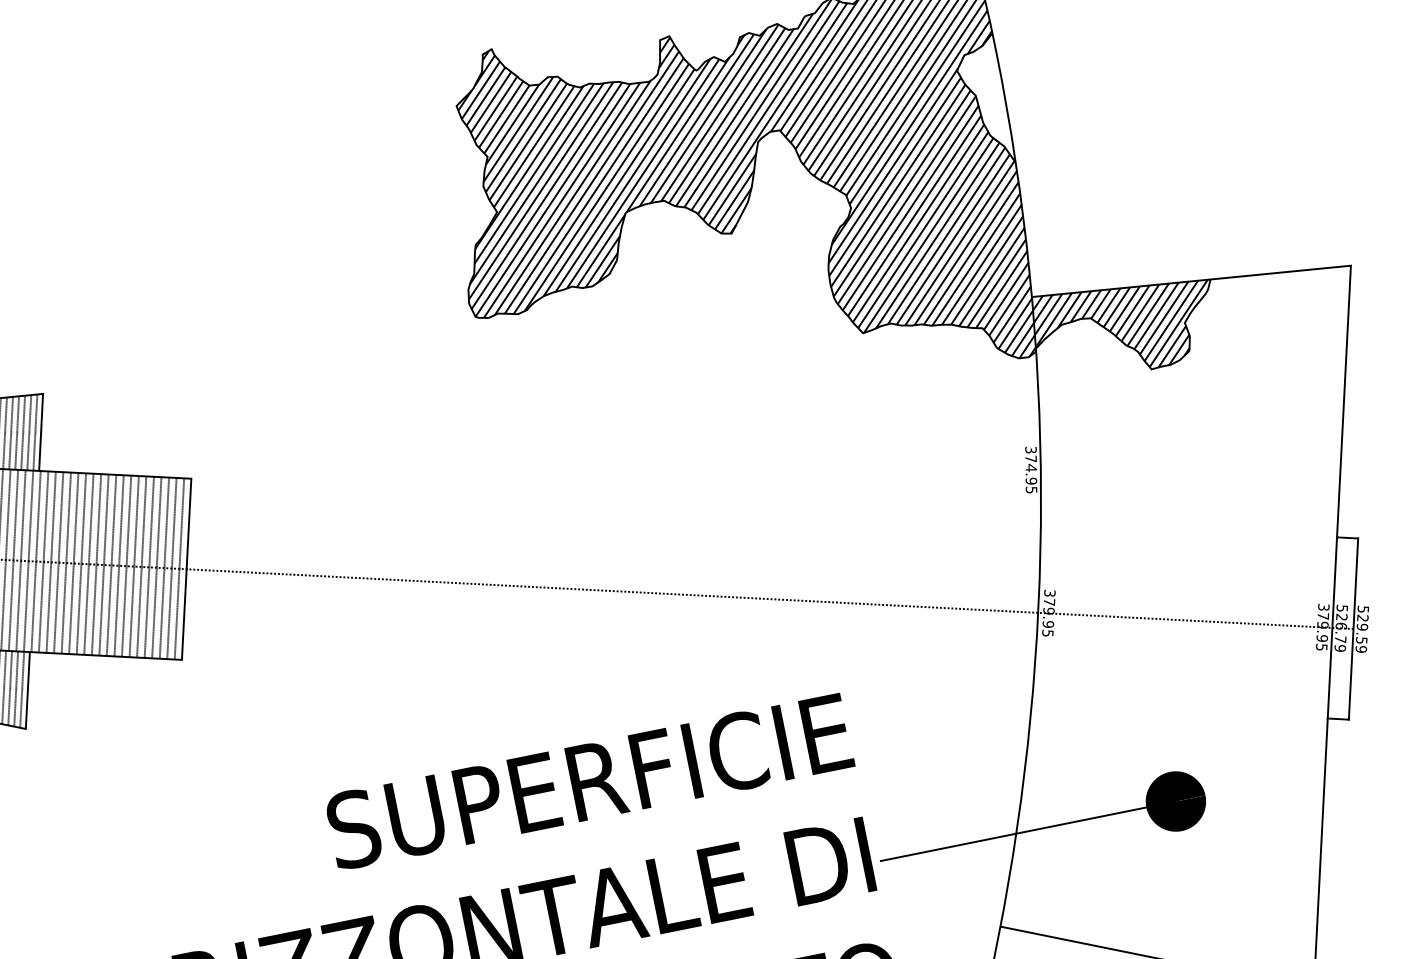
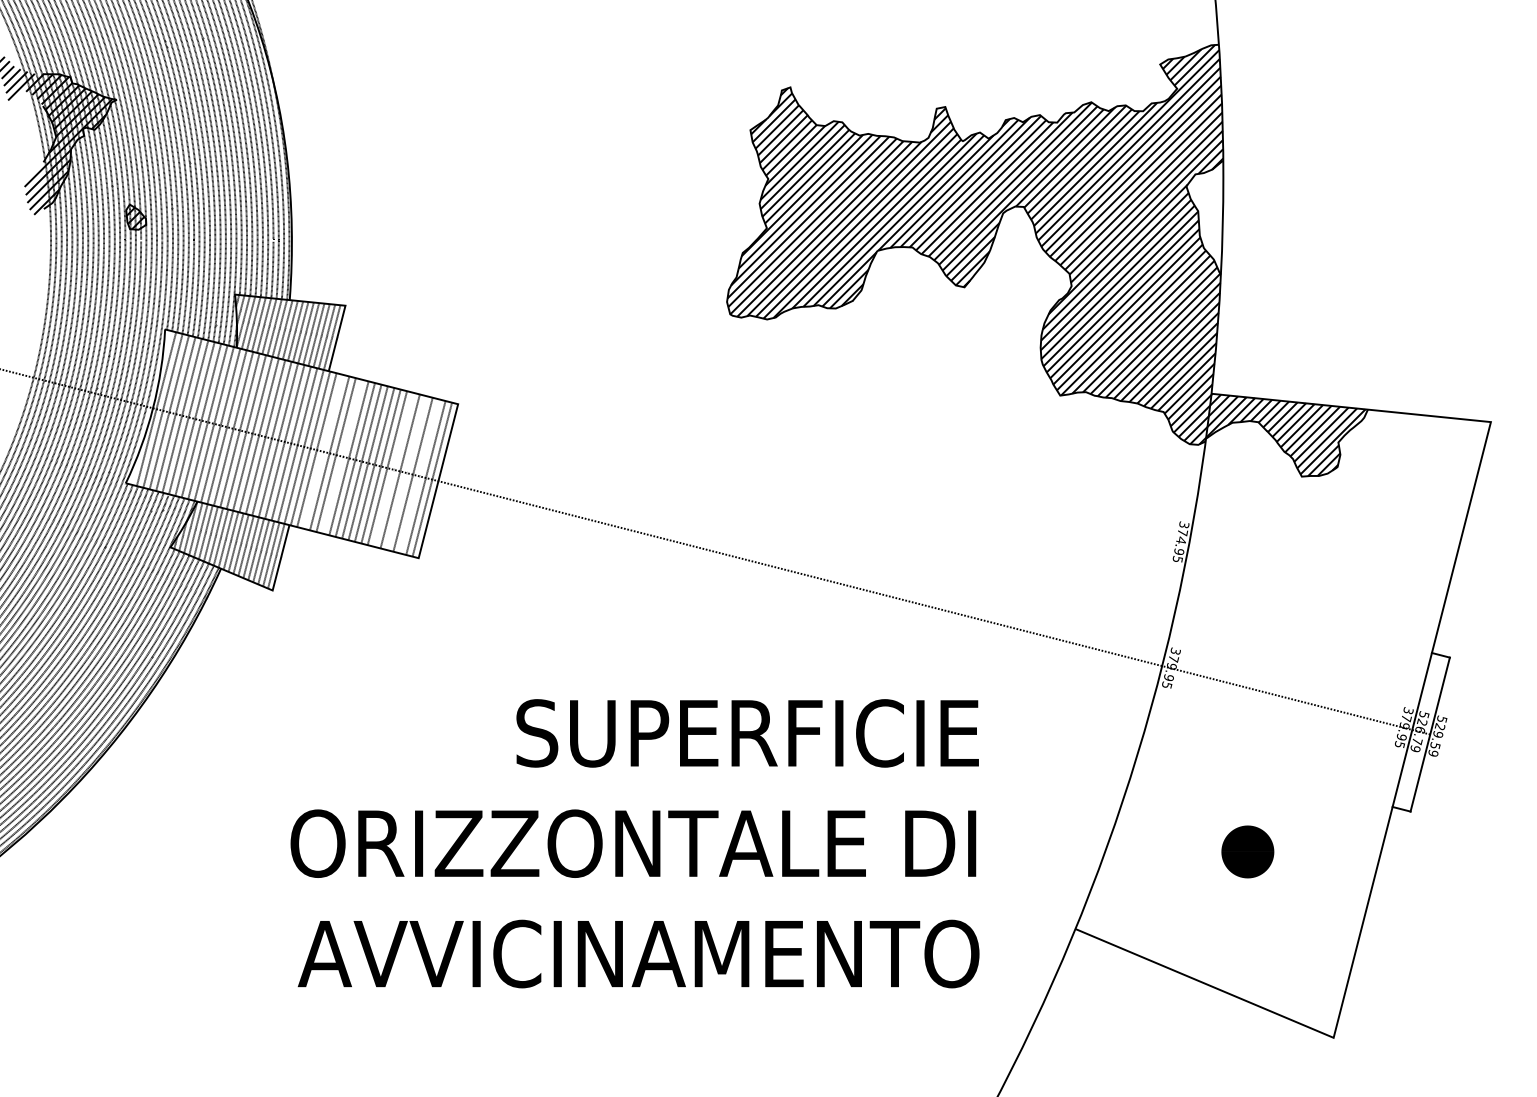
line: (50, 562) -> (322, 451), removed
line: (73, 563) -> (342, 456), removed
line: (133, 566) -> (393, 469), removed
line: (148, 566) -> (406, 472), removed
line: (164, 568) -> (419, 476), removed
line: (1027, 830) -> (1115, 851), removed

